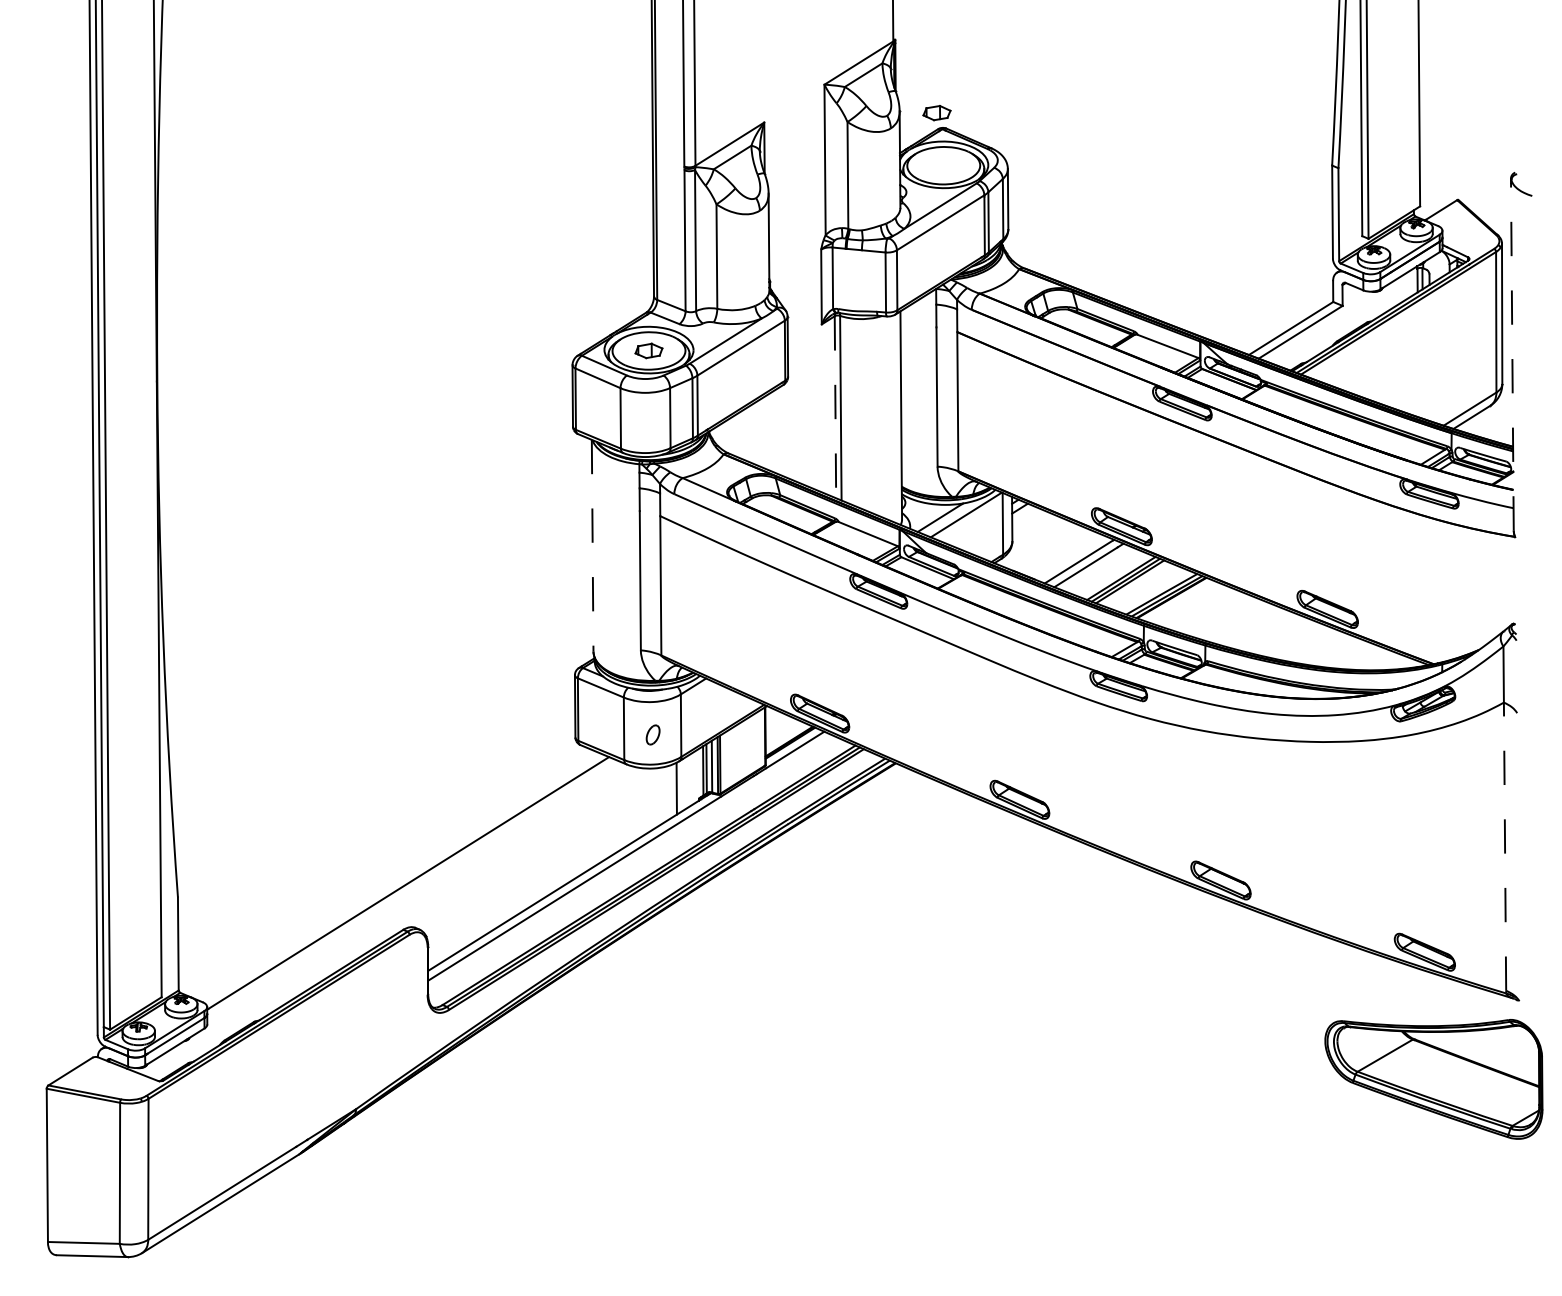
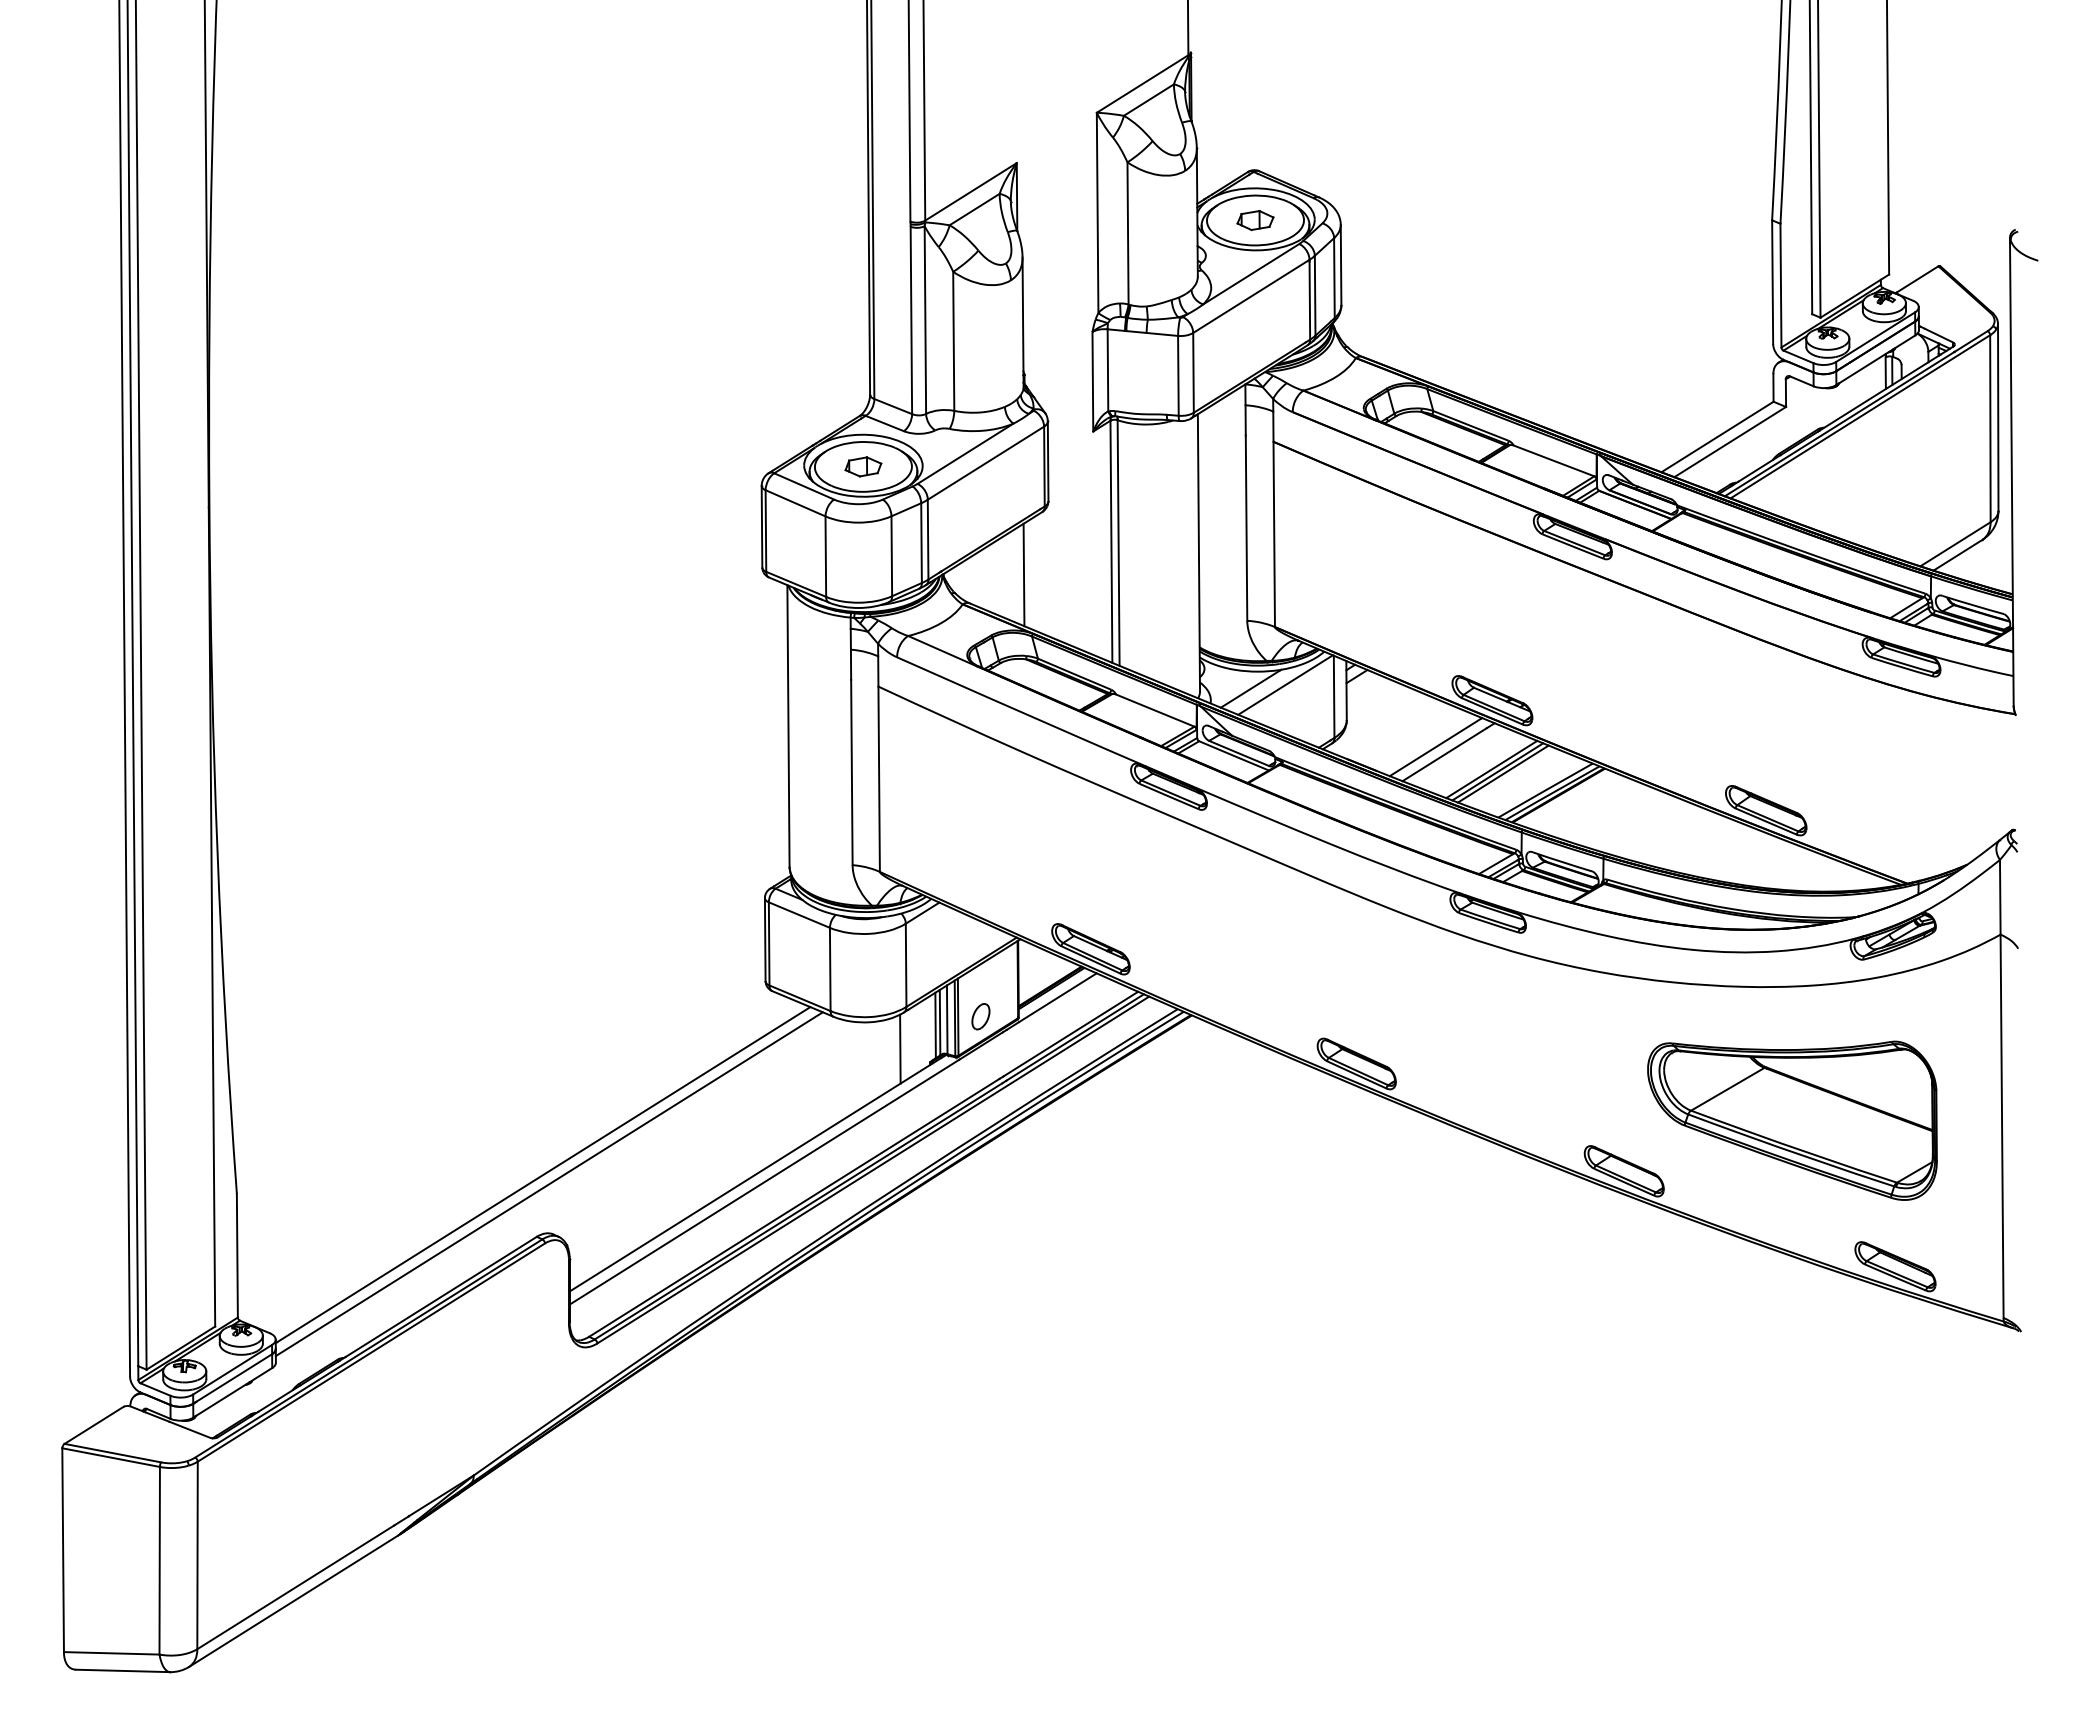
part: (936, 113) -> (1255, 220), moved
line: (1512, 356) -> (2011, 474), dashed -> solid
line: (835, 407) -> (1111, 542), dashed -> solid
line: (769, 431) -> (1023, 574), added
line: (592, 545) -> (788, 725), dashed -> solid
part: (652, 734) -> (980, 1016), moved
line: (1505, 846) -> (2002, 1126), dashed -> solid
line: (412, 890) -> (548, 1184), added
part: (1433, 1079) -> (1792, 1120), moved

